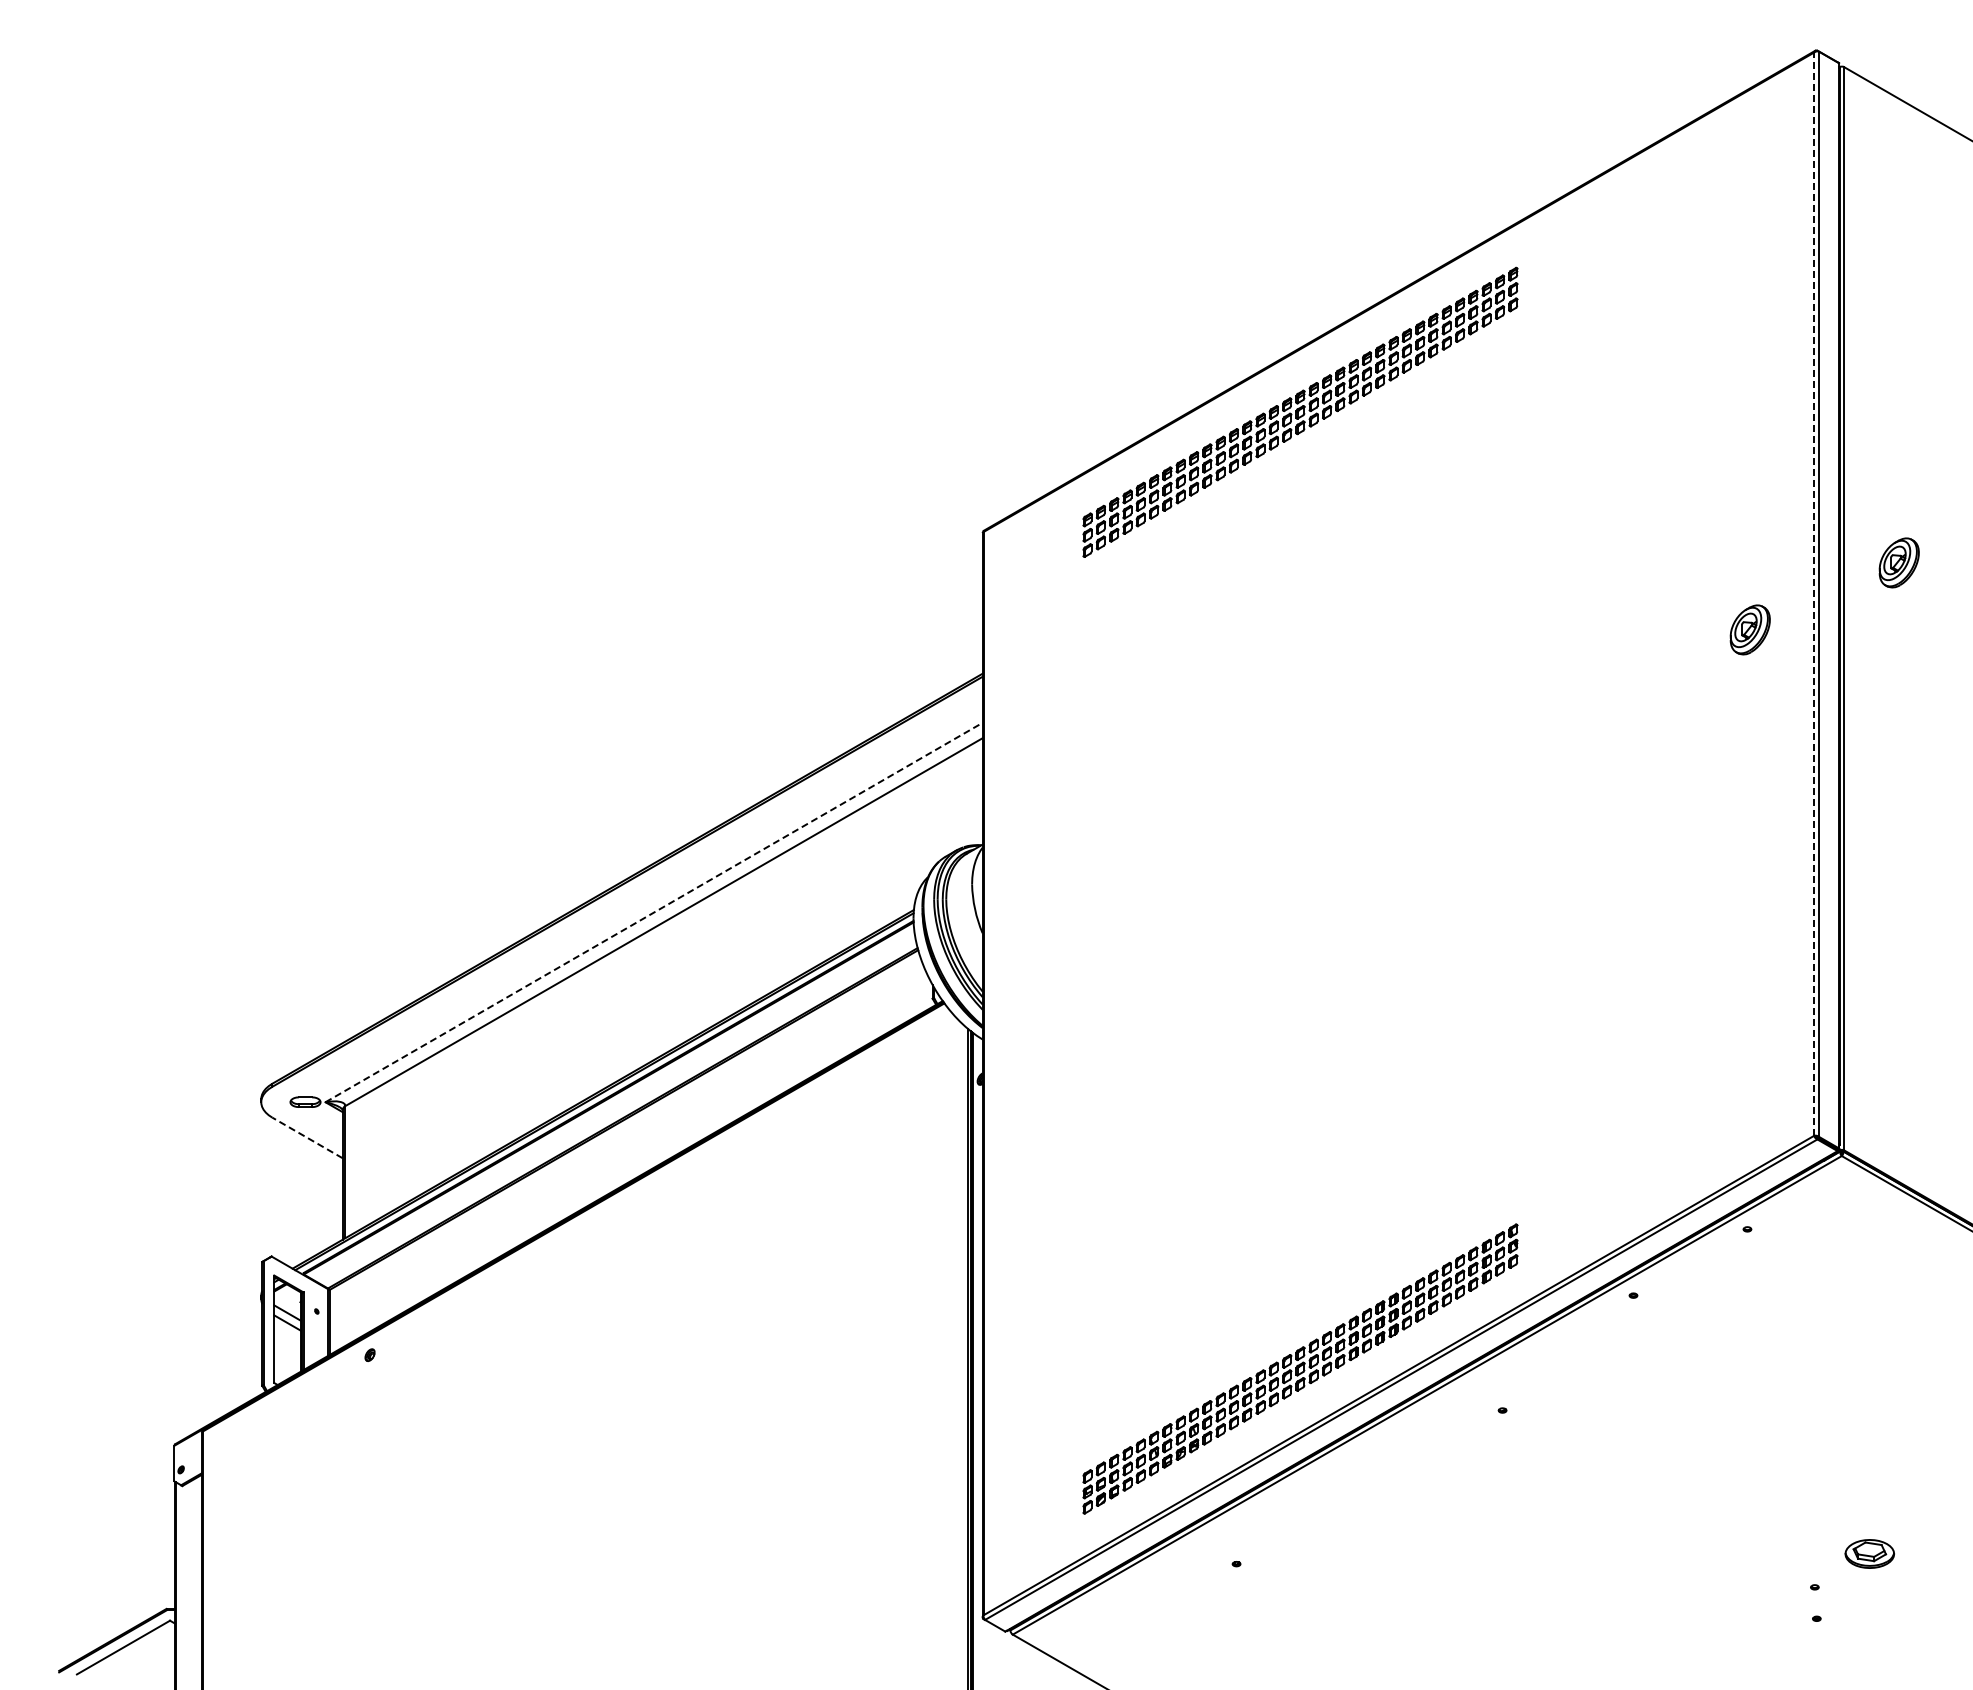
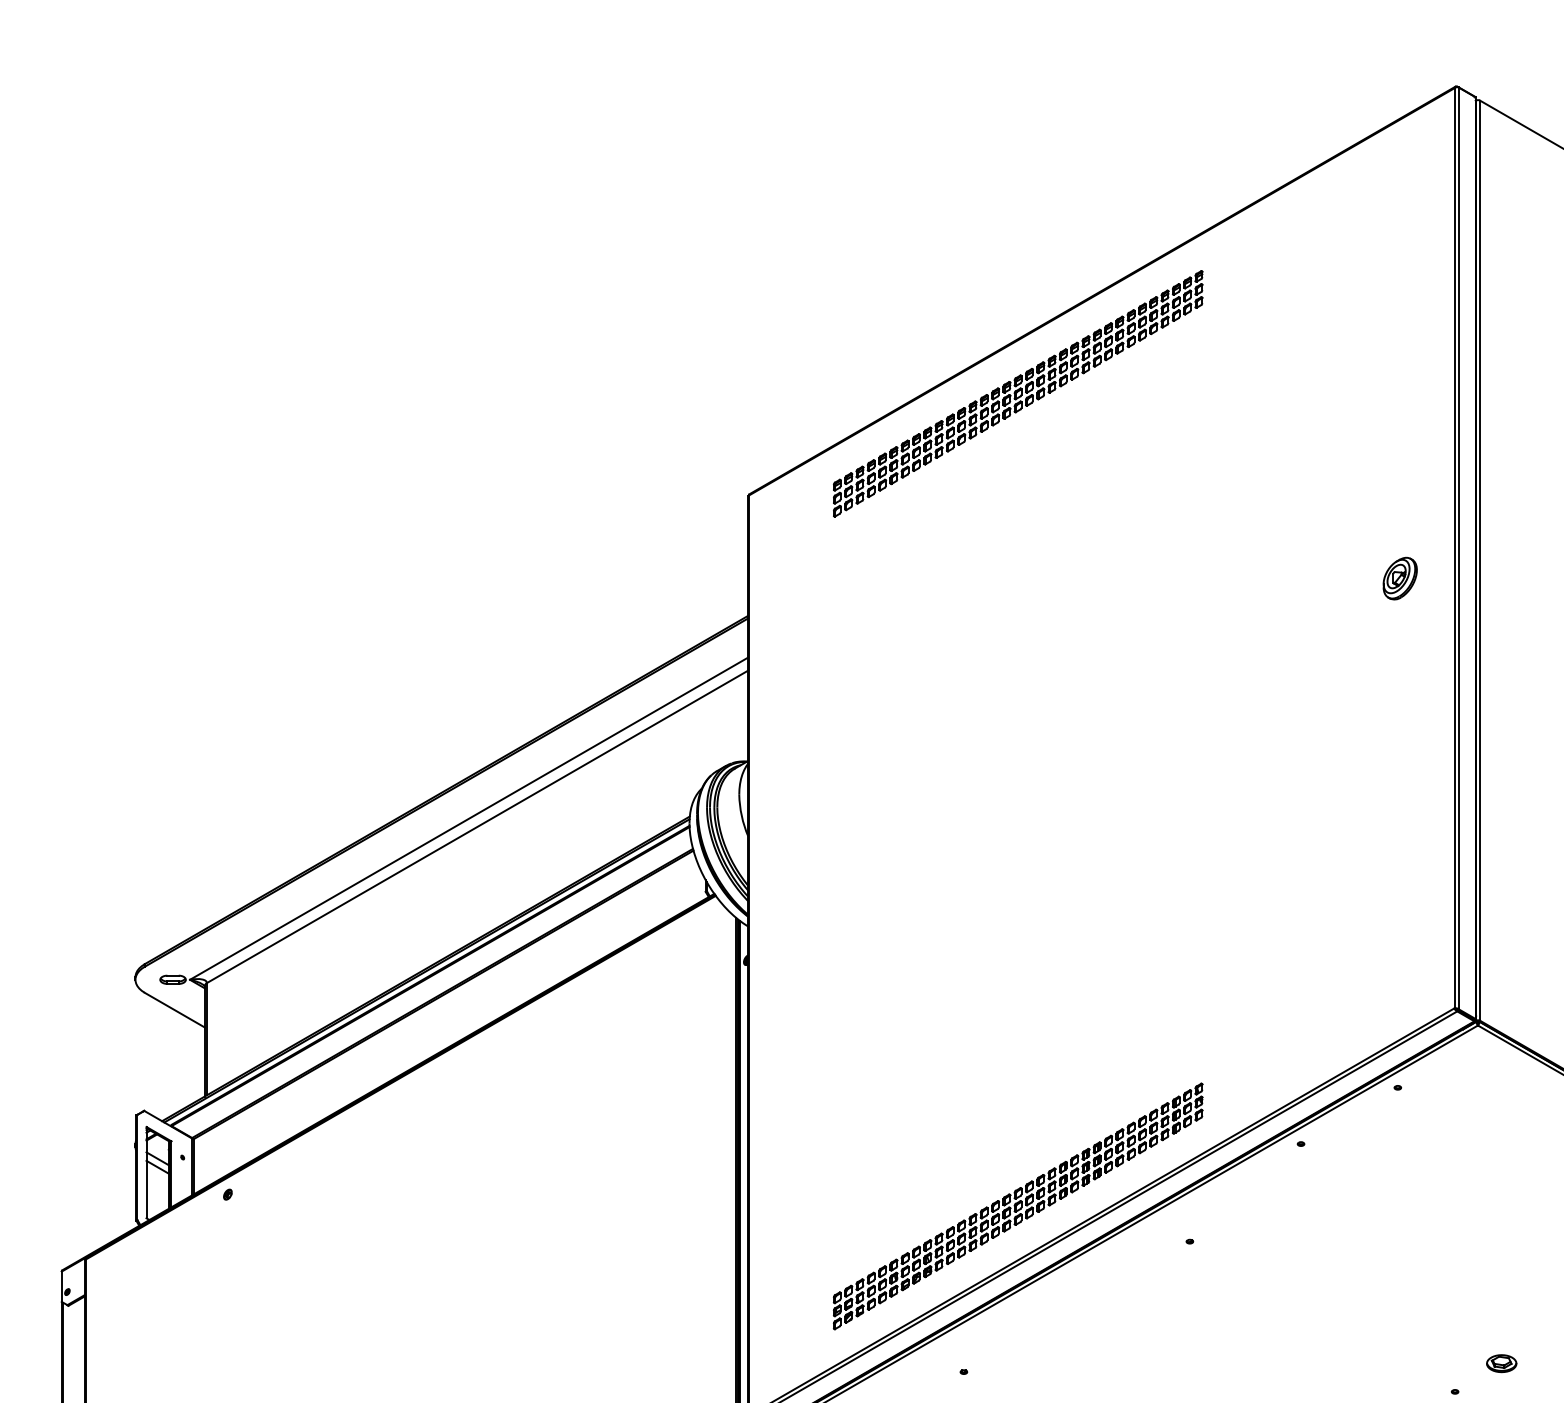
part: (1898, 562) -> (1526, 521), removed
line: (1814, 594) -> (1454, 548), dashed -> solid
line: (654, 912) -> (469, 818), dashed -> solid
line: (307, 1137) -> (174, 1009), dashed -> solid
part: (1869, 1554) -> (1501, 1363), size x0.71

